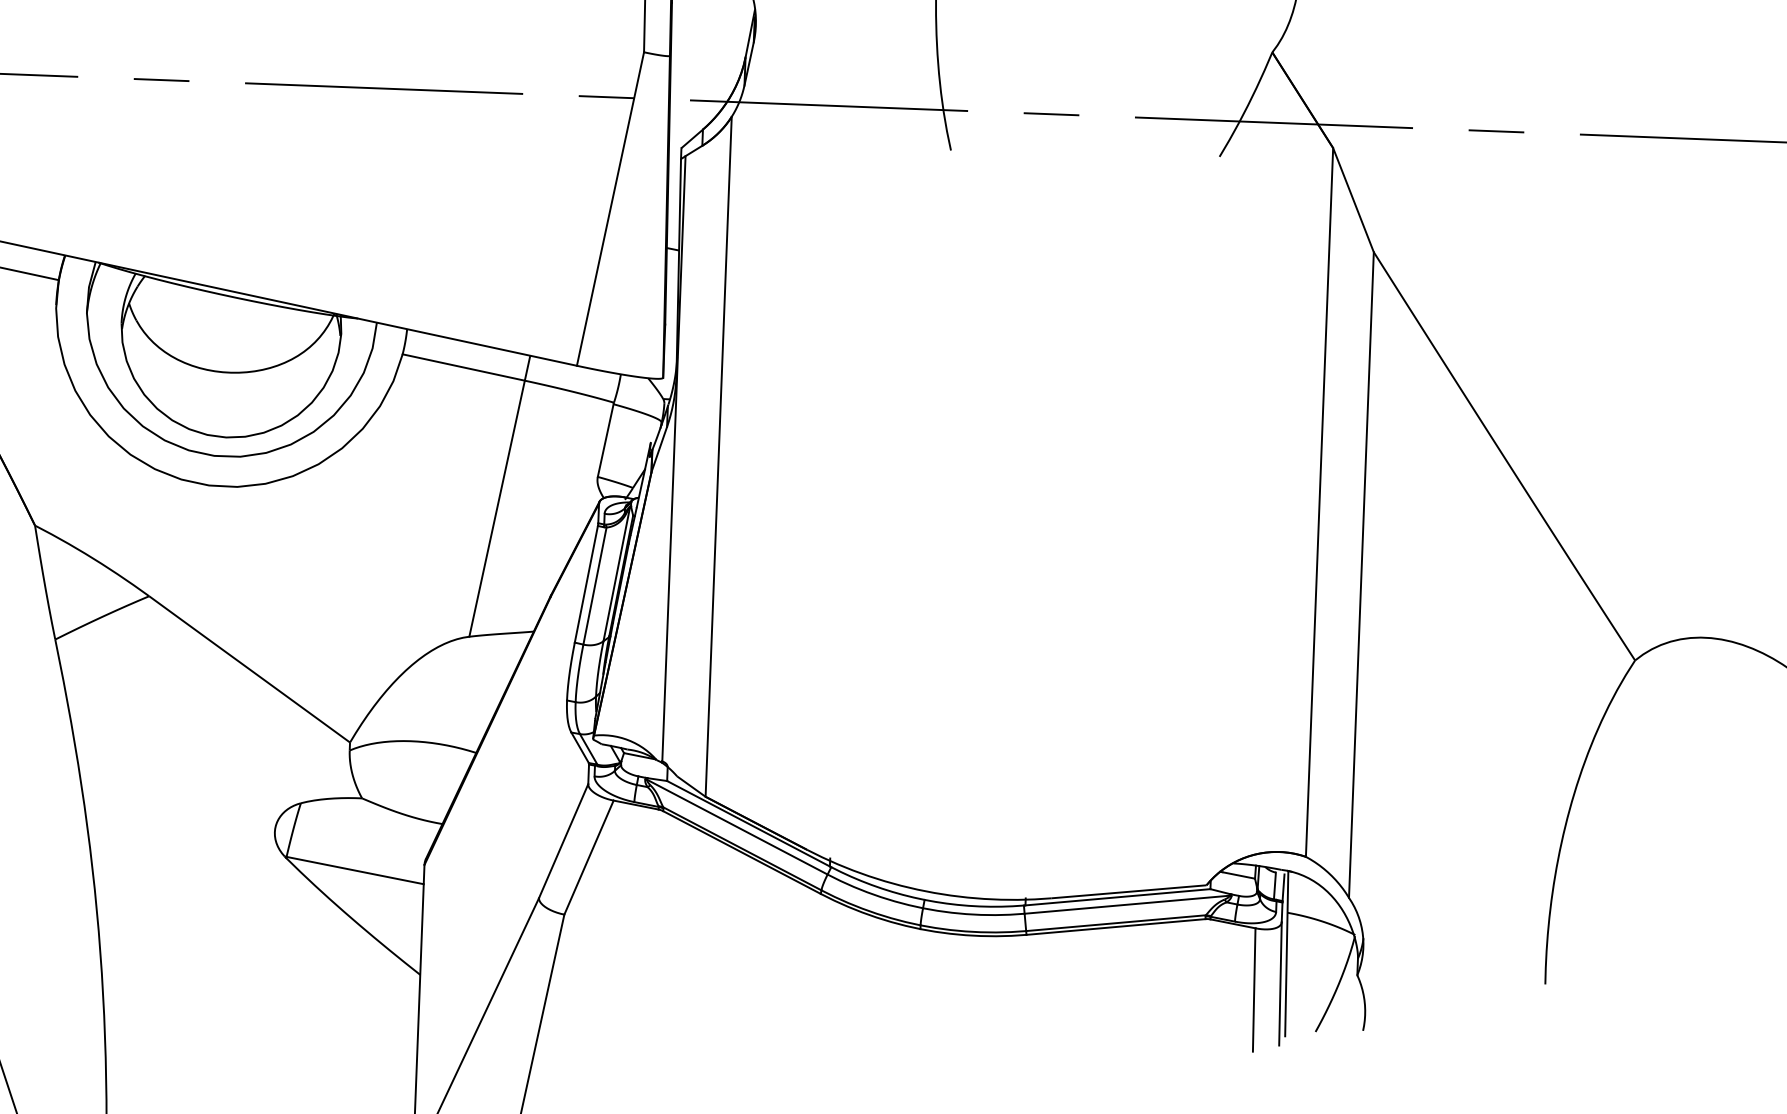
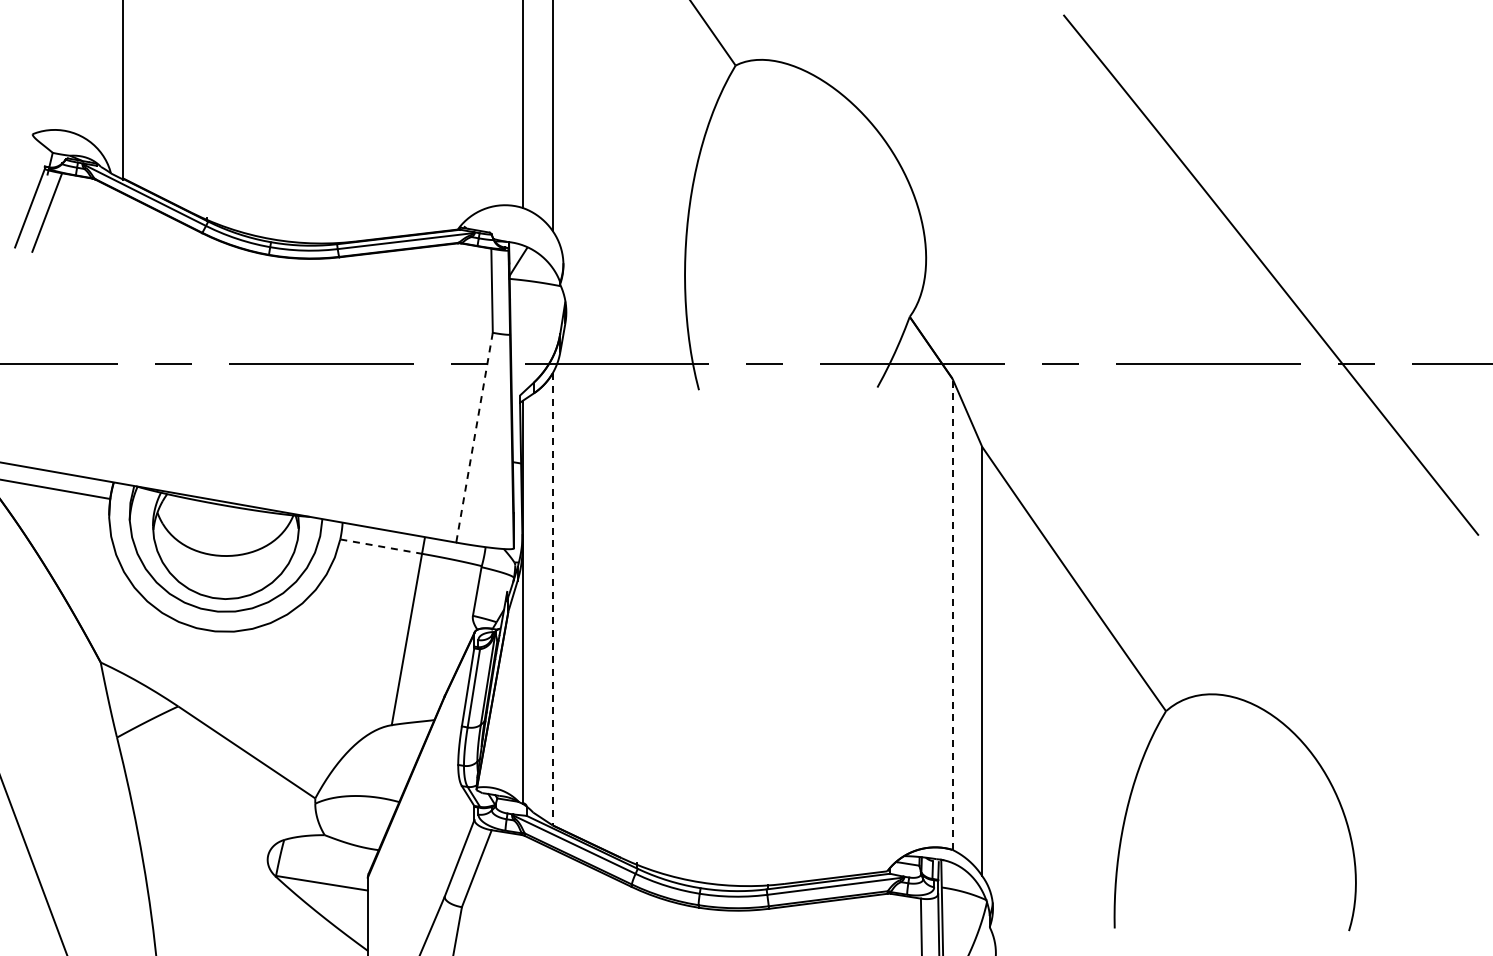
line: (610, 210) -> (474, 438), solid -> dashed
line: (464, 367) -> (381, 546), solid -> dashed
line: (718, 456) -> (552, 599), solid -> dashed
line: (1319, 502) -> (952, 614), solid -> dashed

